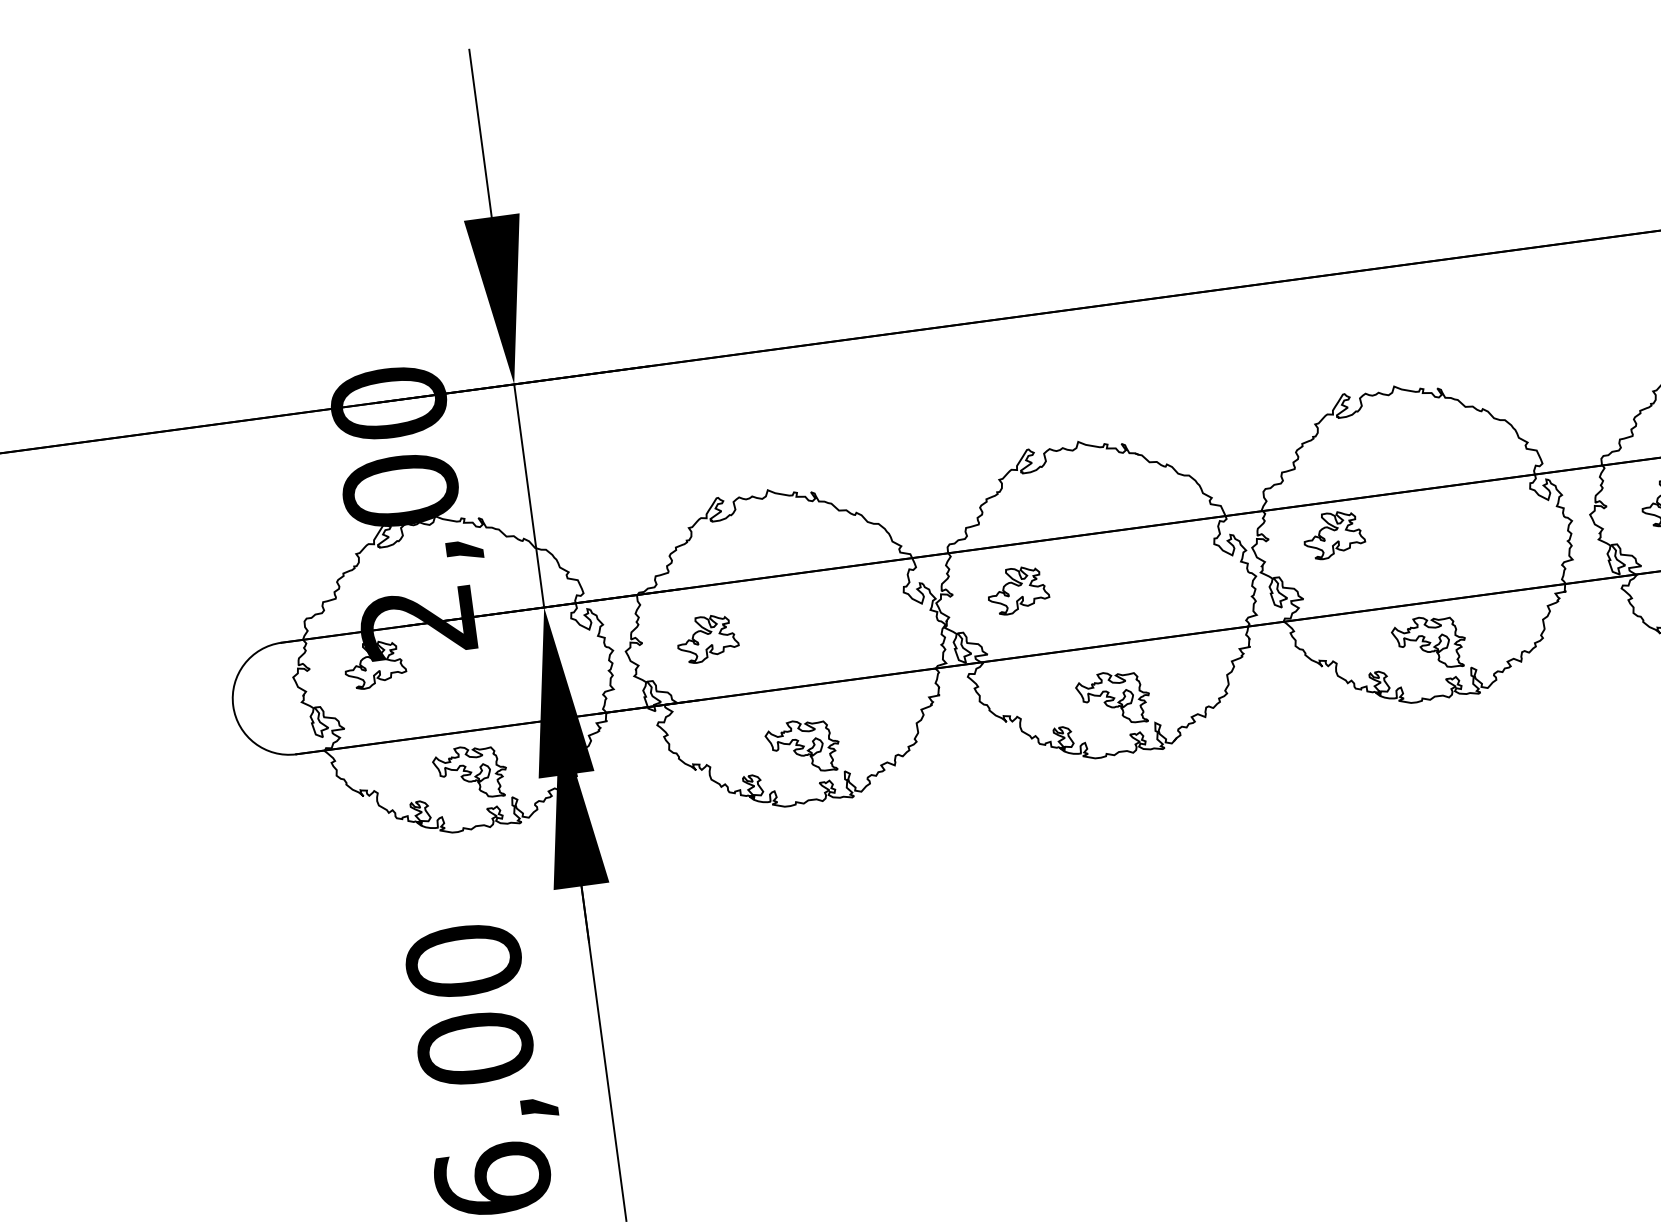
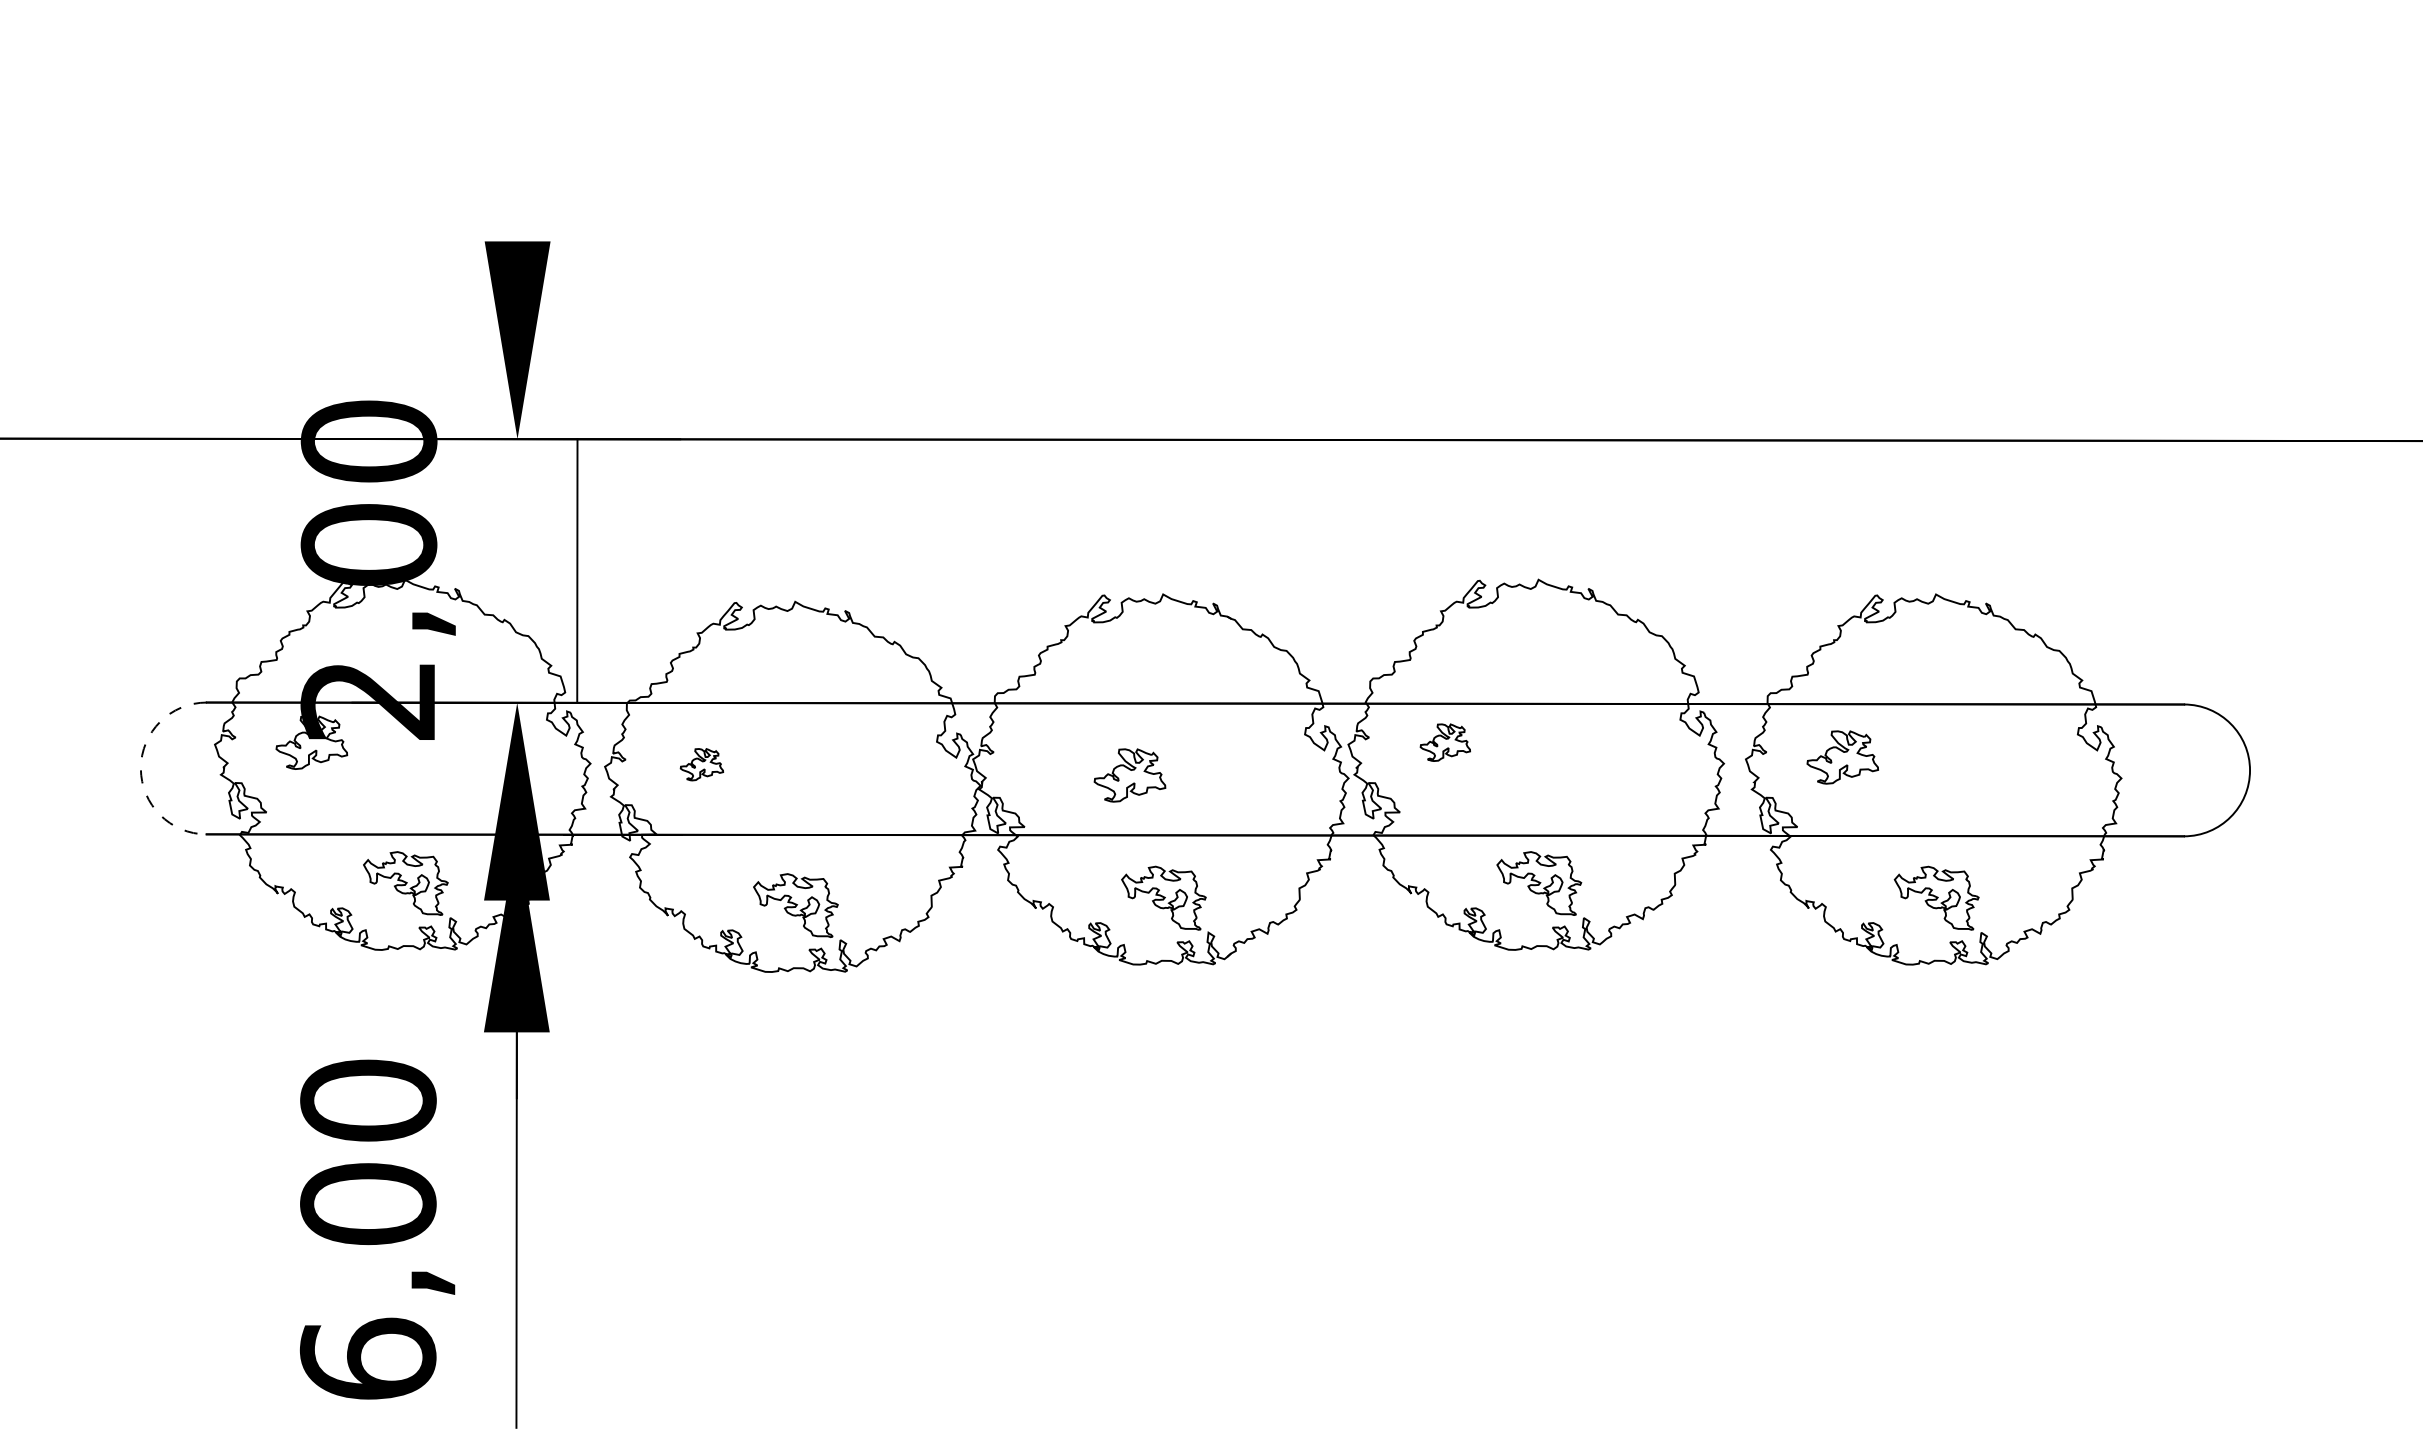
line: (480, 133) -> (517, 142), removed
line: (529, 495) -> (577, 570), moved
part: (1334, 534) -> (1445, 742), size x0.7
part: (1017, 590) -> (1129, 775), moved
part: (707, 638) -> (701, 764), size x0.6
arc: (232, 706) -> (140, 768), solid -> dashed

